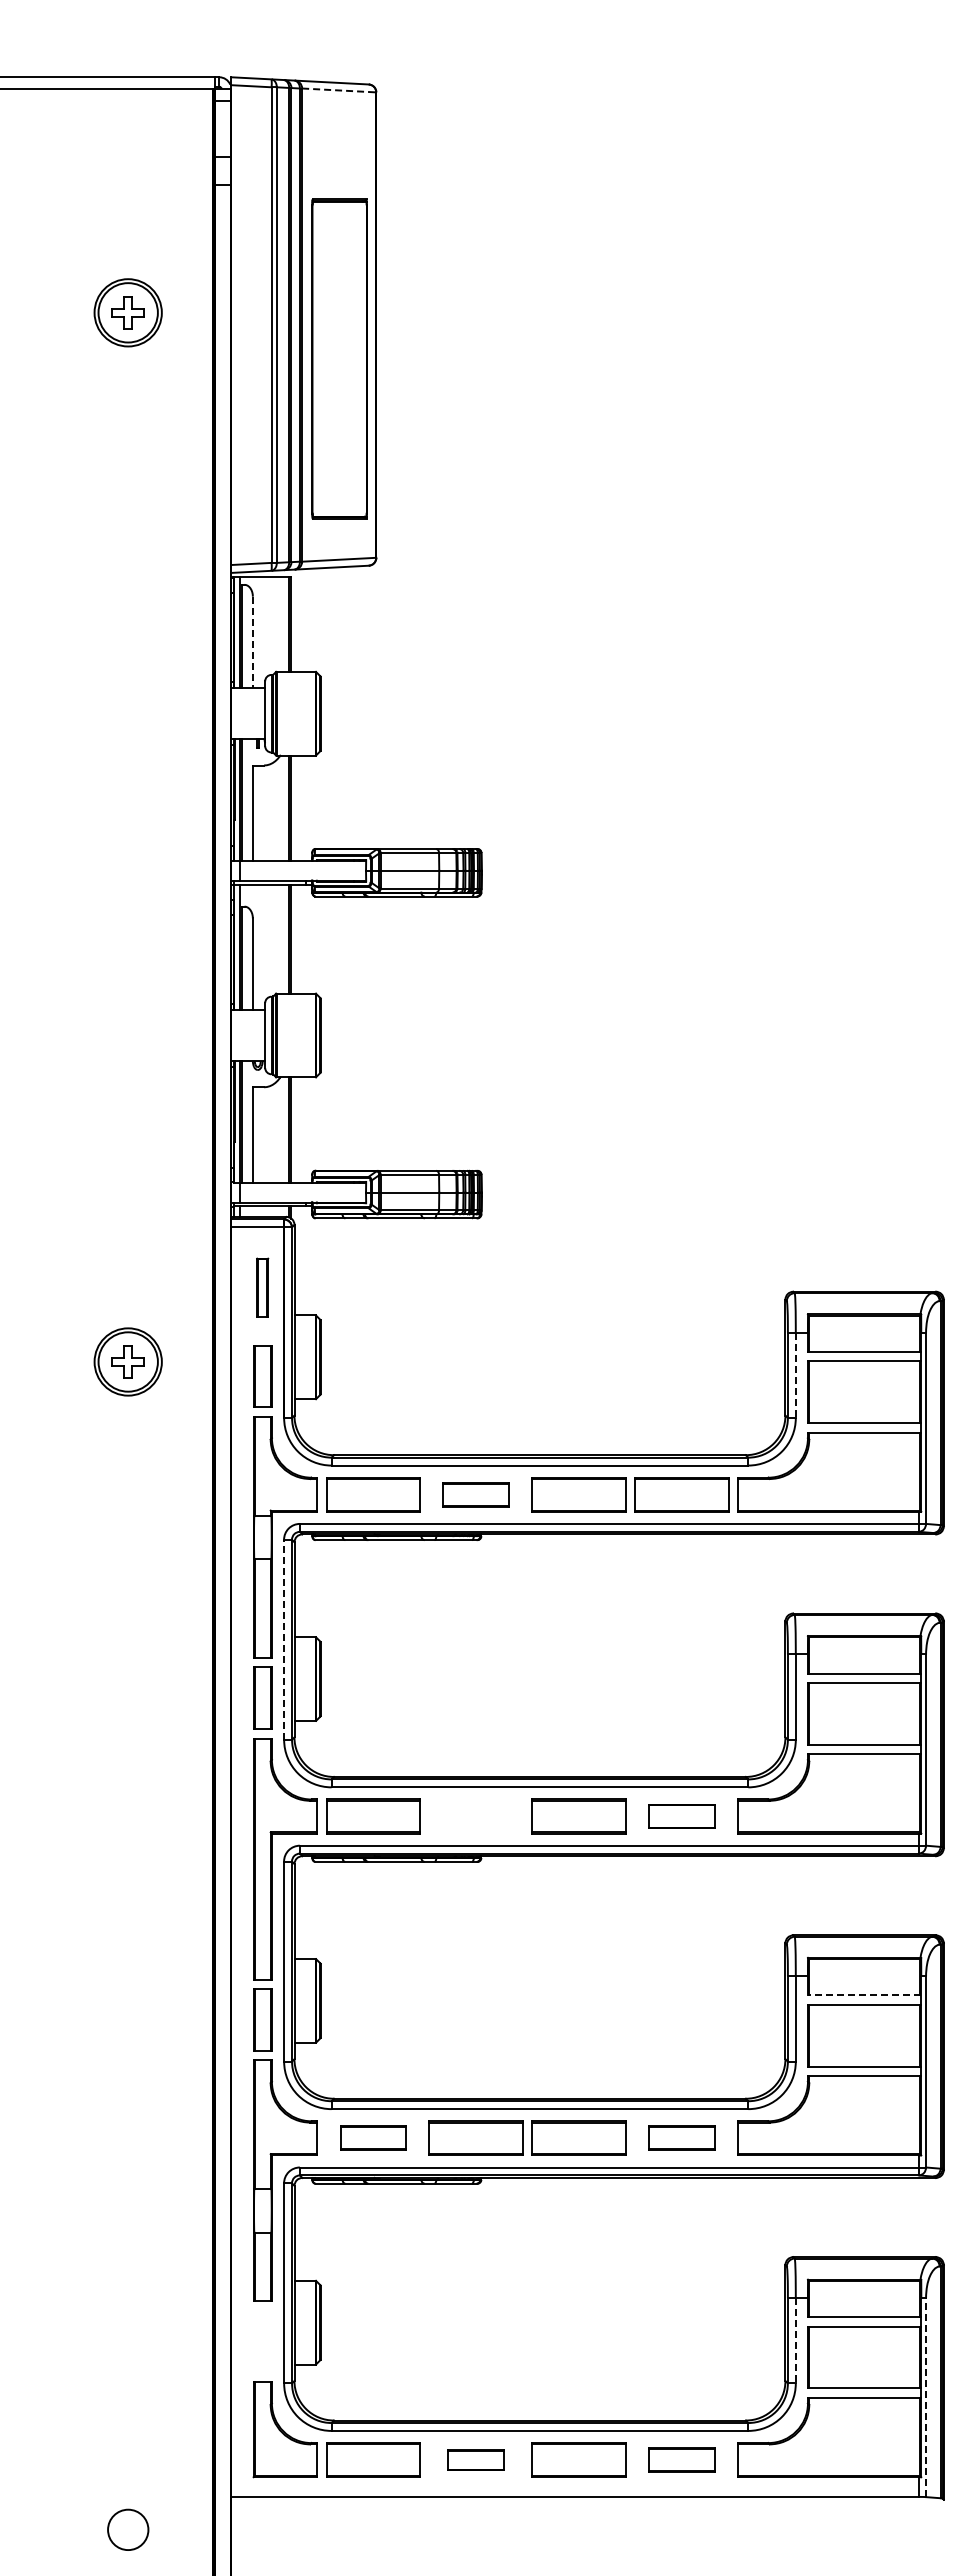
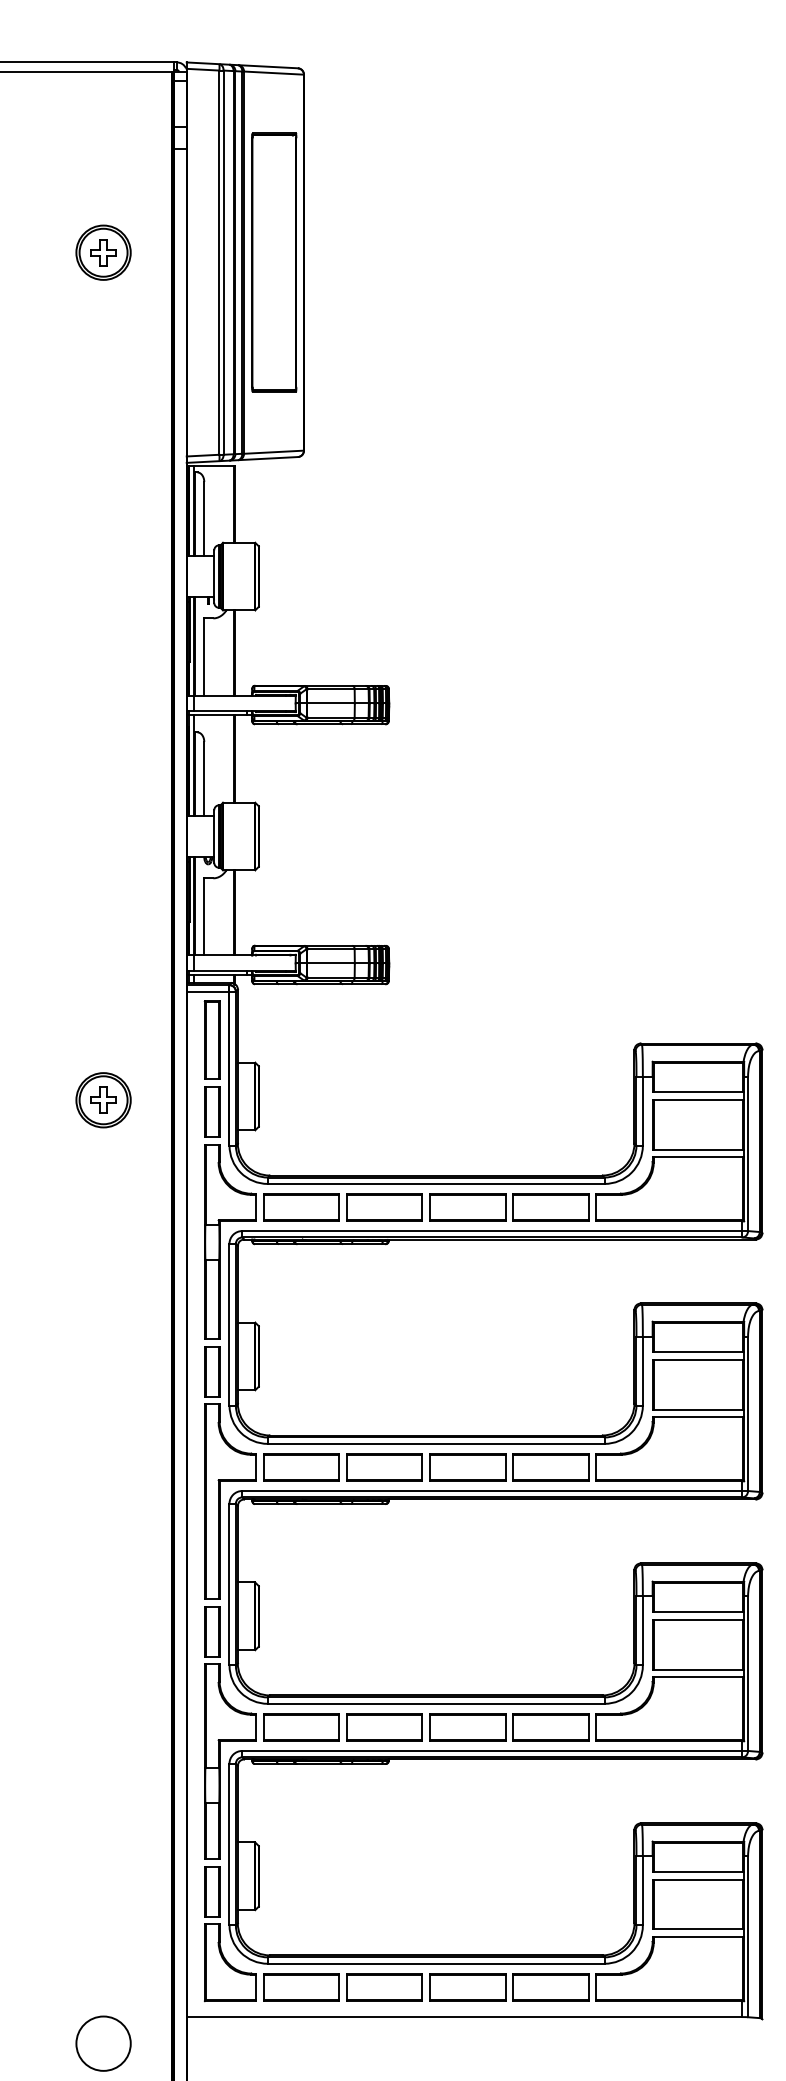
line: (339, 90) -> (274, 73), dashed -> solid
part: (339, 358) -> (274, 262), moved
line: (252, 642) -> (203, 519), dashed -> solid
part: (262, 1287) -> (212, 1040), size x1.67
line: (795, 1375) -> (642, 1111), dashed -> solid
part: (475, 1494) -> (384, 1207), size x1.43
line: (284, 1639) -> (229, 1324), dashed -> solid
part: (475, 1816) -> (384, 1467), added
part: (681, 1816) -> (550, 1467), size x1.43
line: (864, 1995) -> (698, 1612), dashed -> solid
part: (373, 2137) -> (301, 1726), size x1.43
part: (681, 2137) -> (550, 1726), size x1.43
line: (795, 2340) -> (642, 1890), dashed -> solid
part: (262, 2341) -> (212, 1891), added
line: (926, 2397) -> (748, 1936), dashed -> solid
part: (475, 2459) -> (384, 1986), size x1.67
part: (681, 2459) -> (550, 1986), size x1.43
circle: (127, 2529) -> (102, 2043), size x1.67

